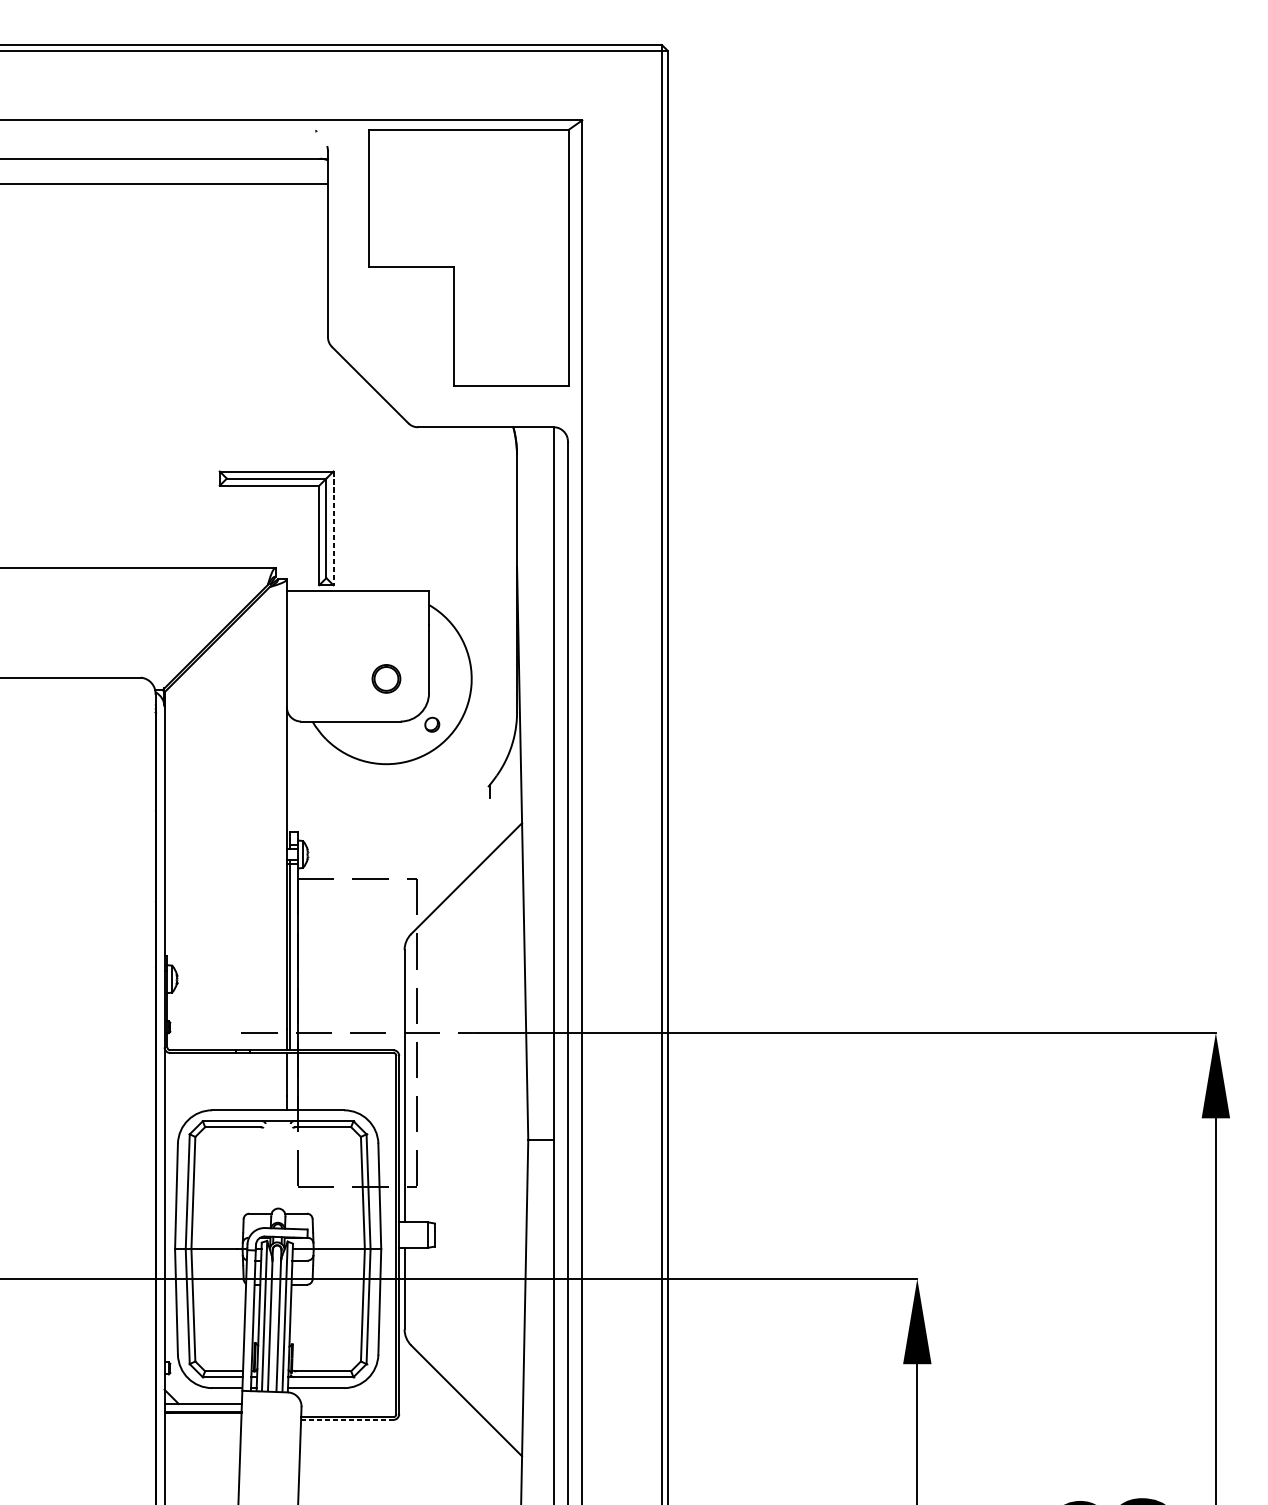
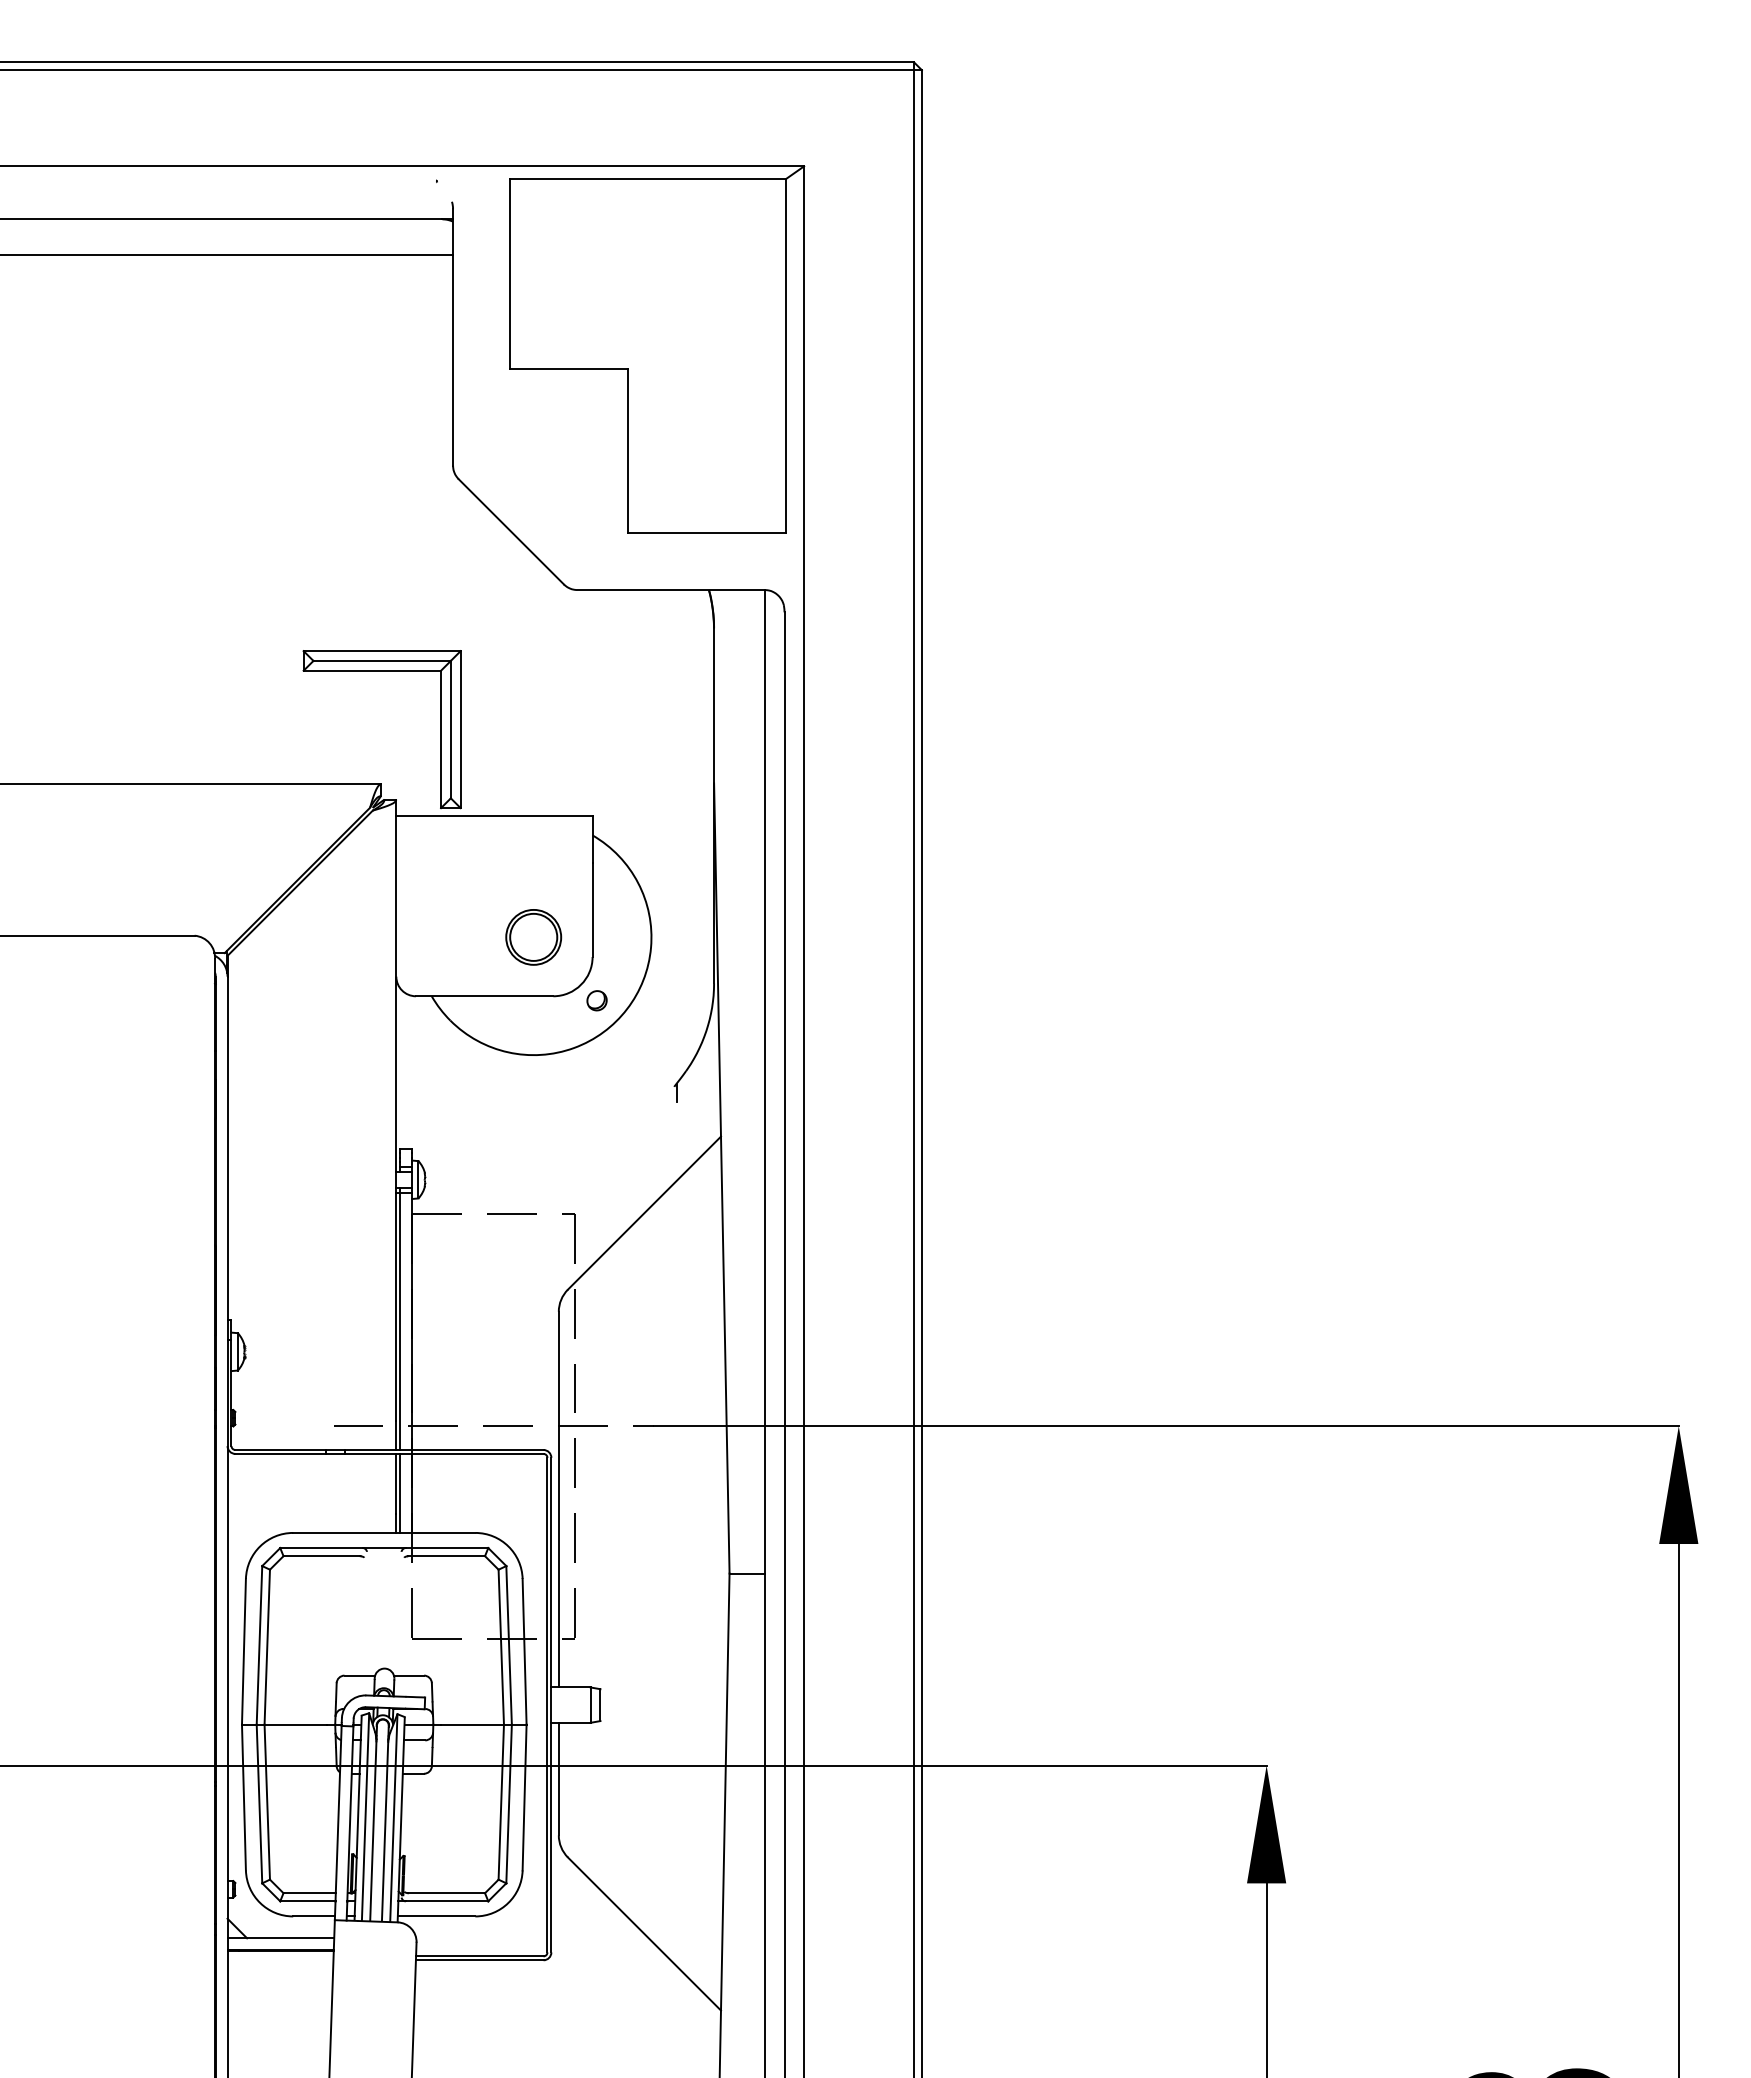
line: (333, 528) -> (460, 729), dashed -> solid
part: (386, 678) -> (533, 937), size x1.43
line: (289, 1081) -> (400, 1492), added
line: (347, 1420) -> (479, 1960), dashed -> solid

